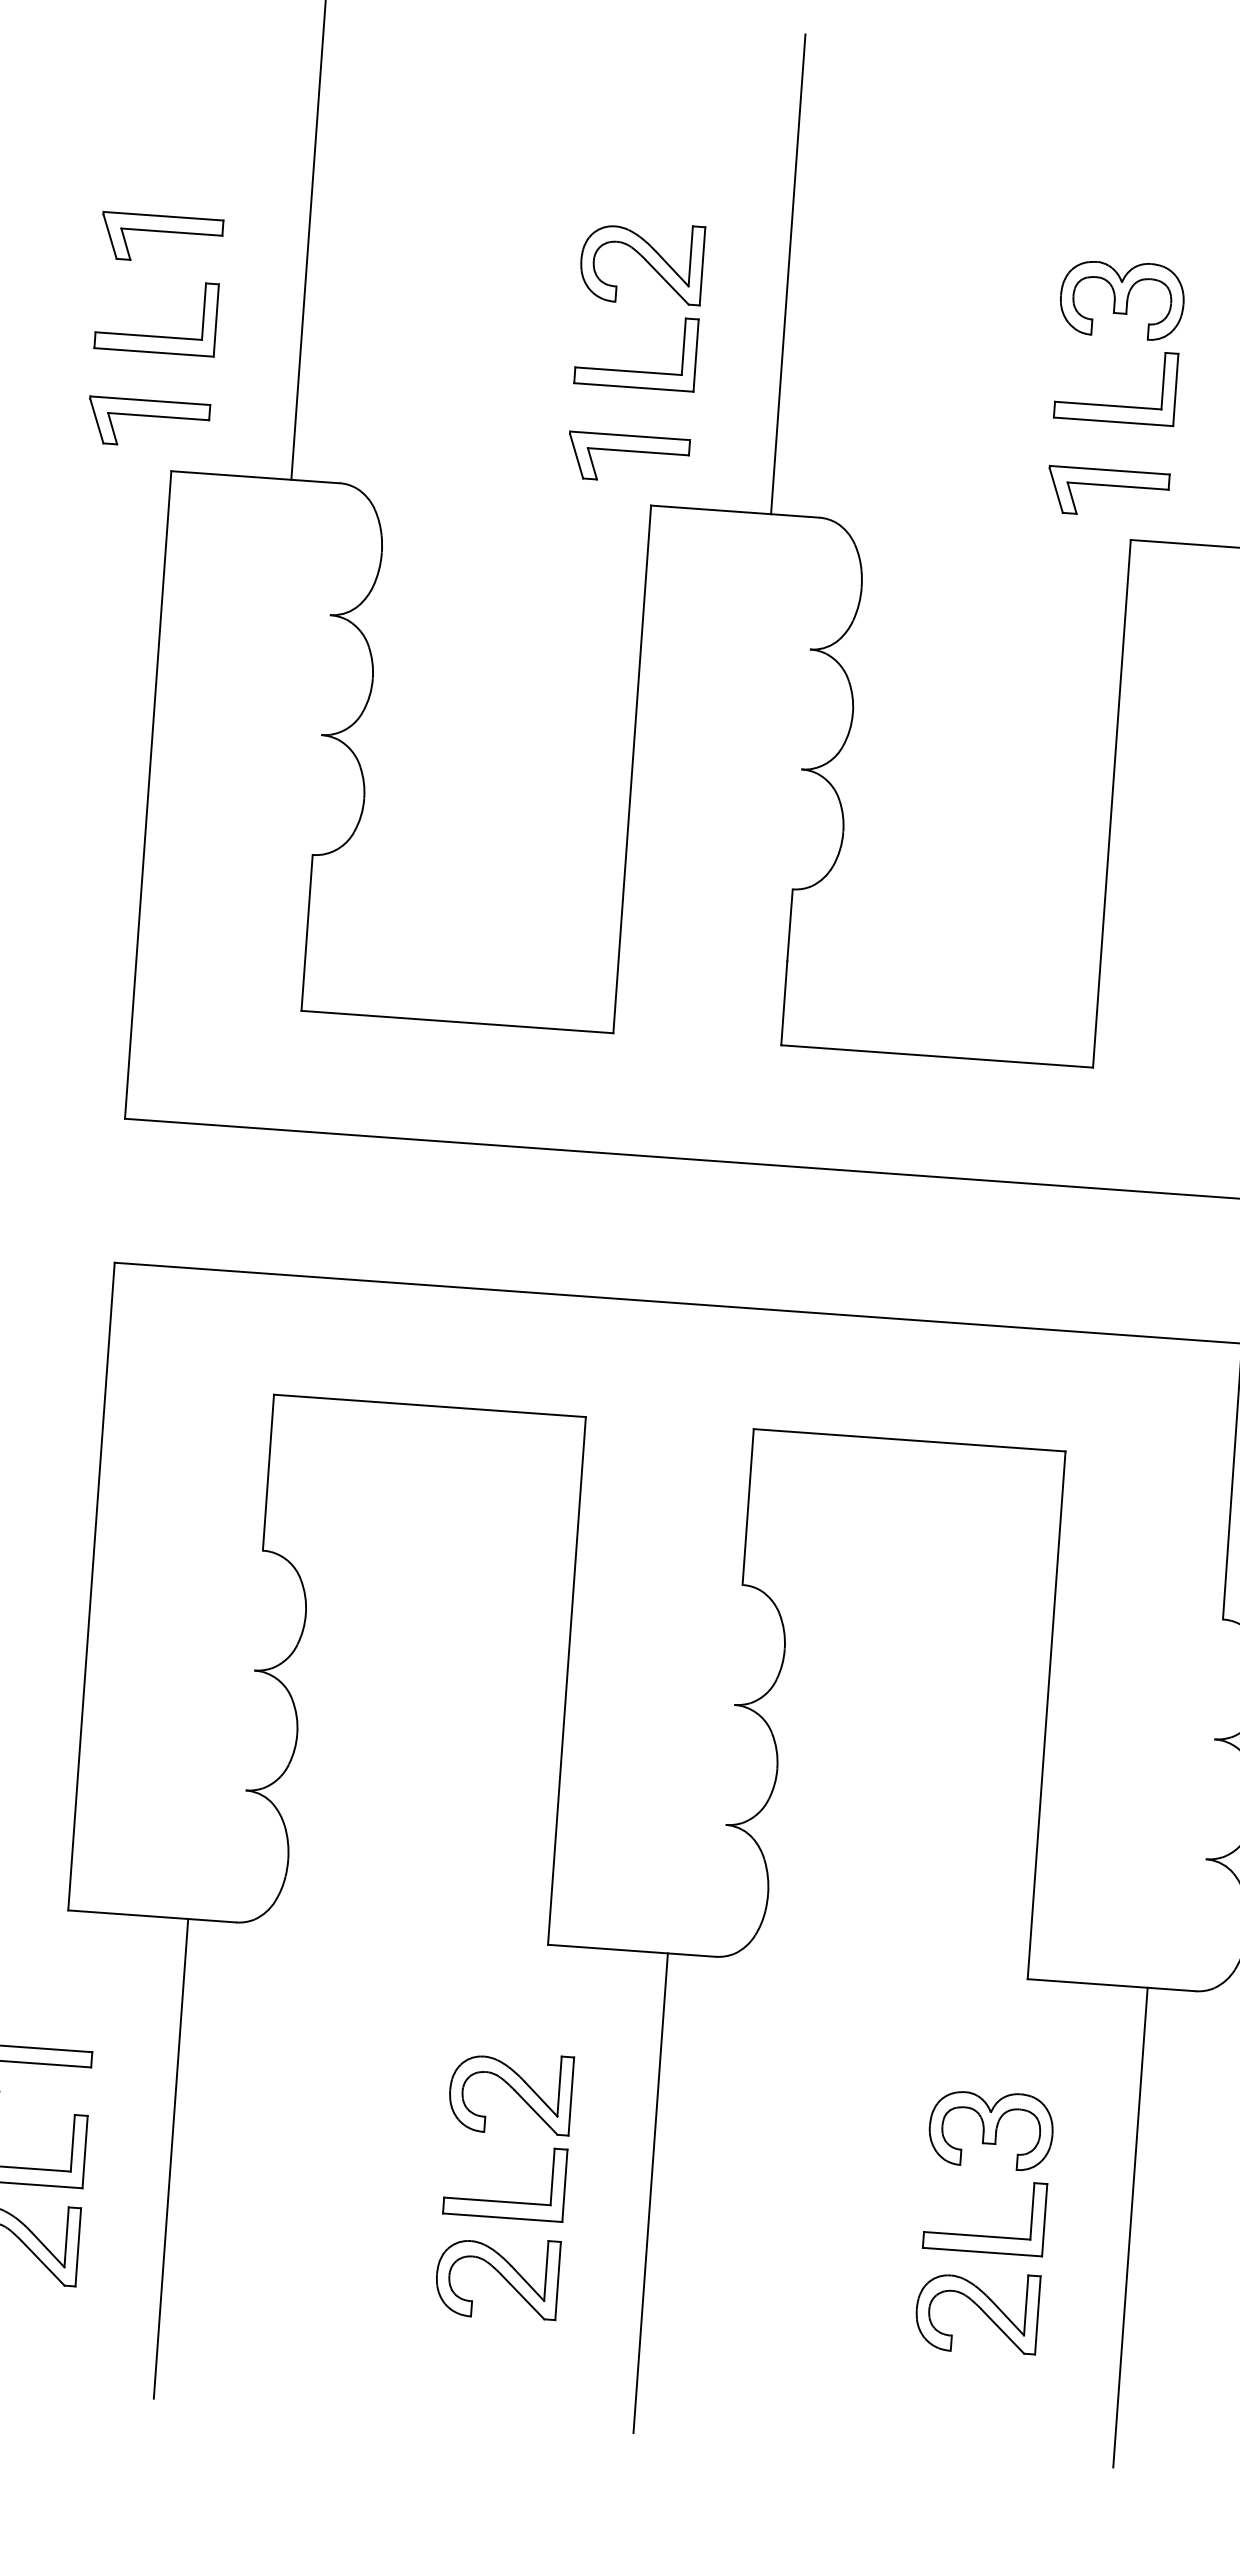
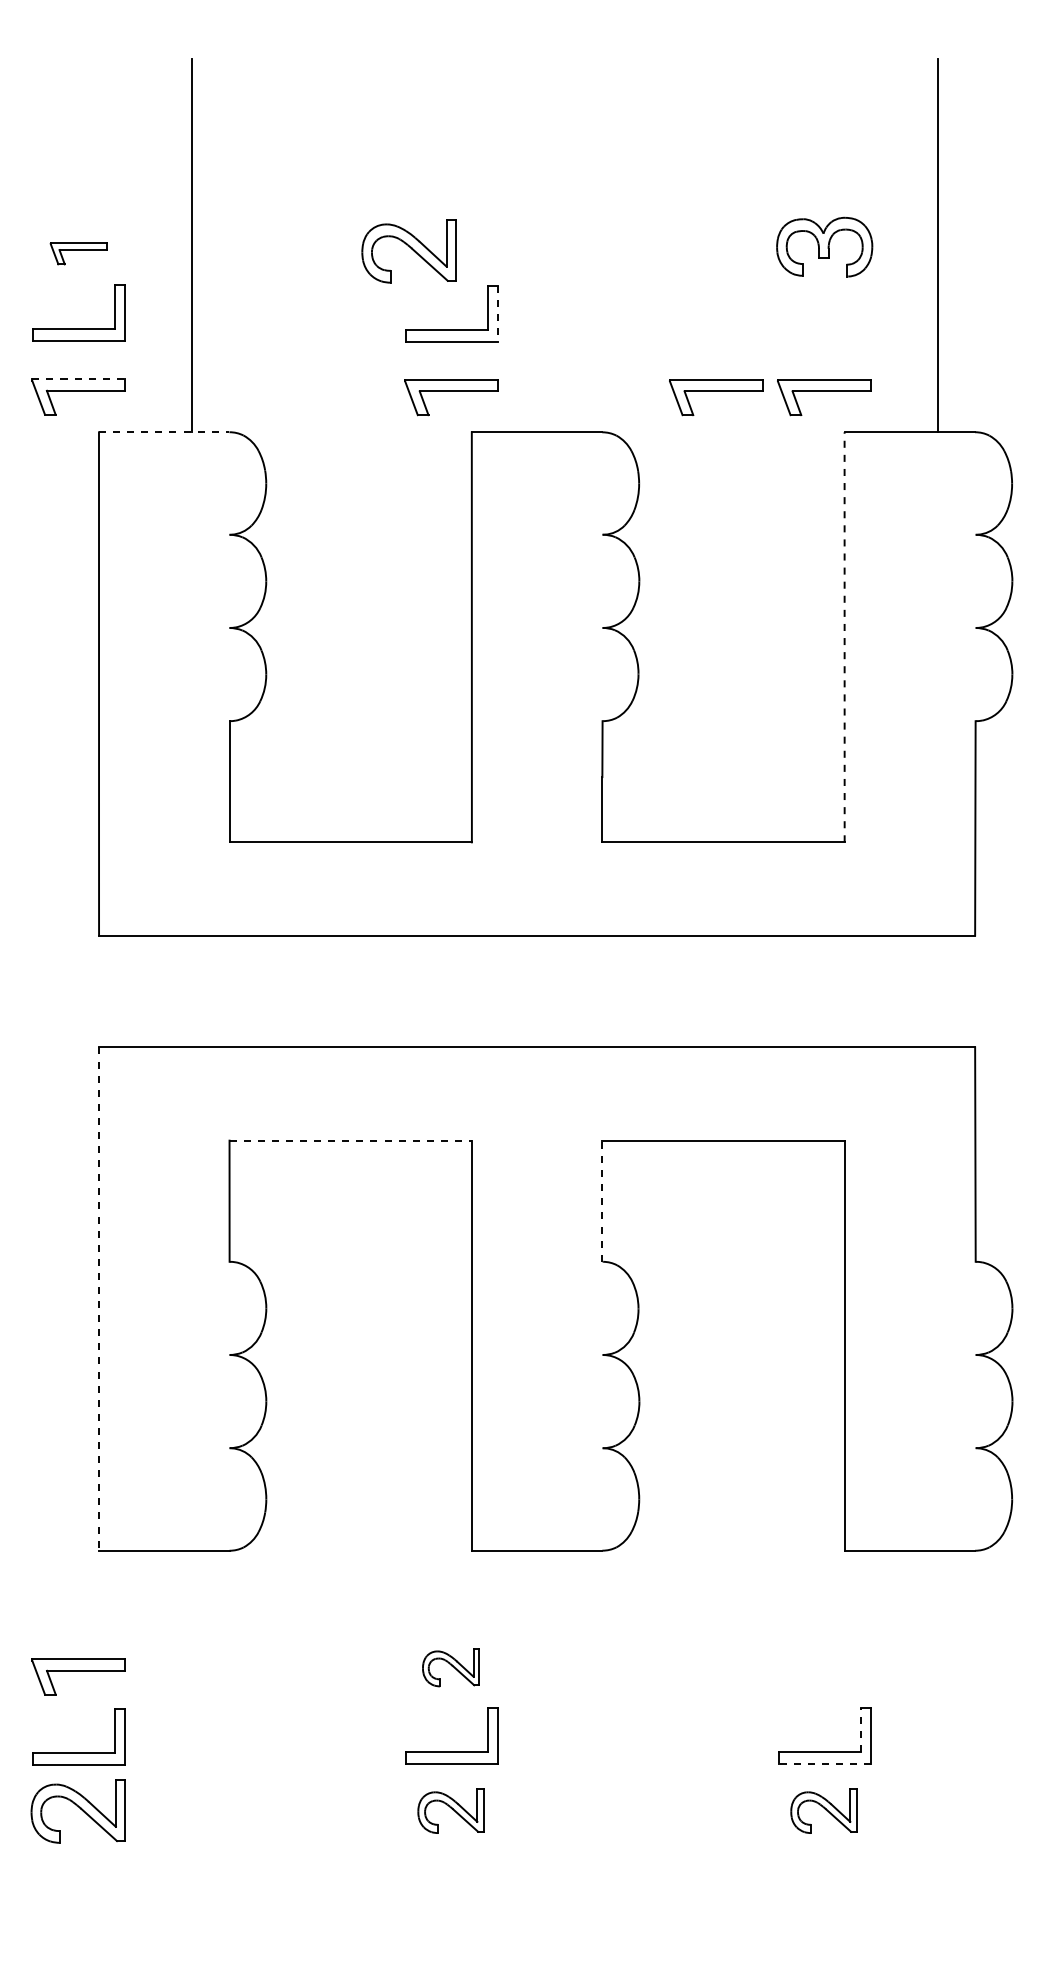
part: (161, 239) -> (78, 253), size x0.6
part: (640, 263) -> (408, 251), moved
line: (788, 273) -> (565, 245), removed
line: (696, 356) -> (498, 314), solid -> dashed
line: (149, 400) -> (78, 378), solid -> dashed
part: (1114, 405) -> (824, 329), removed
line: (255, 477) -> (164, 432), solid -> dashed
part: (969, 483) -> (716, 397), added
line: (1111, 802) -> (844, 636), solid -> dashed
line: (430, 1405) -> (351, 1140), solid -> dashed
line: (748, 1507) -> (602, 1201), solid -> dashed
line: (92, 1587) -> (99, 1299), solid -> dashed
part: (509, 2093) -> (450, 1667), size x0.6
part: (990, 2130) -> (824, 1669), removed
line: (171, 2158) -> (192, 1736), removed
line: (651, 2192) -> (565, 1736), removed
line: (1032, 2212) -> (861, 1730), solid -> dashed
line: (1130, 2226) -> (937, 1736), removed
line: (982, 2252) -> (824, 1764), solid -> dashed
part: (496, 2278) -> (450, 1811), size x0.7
part: (976, 2312) -> (823, 1811), size x0.7

